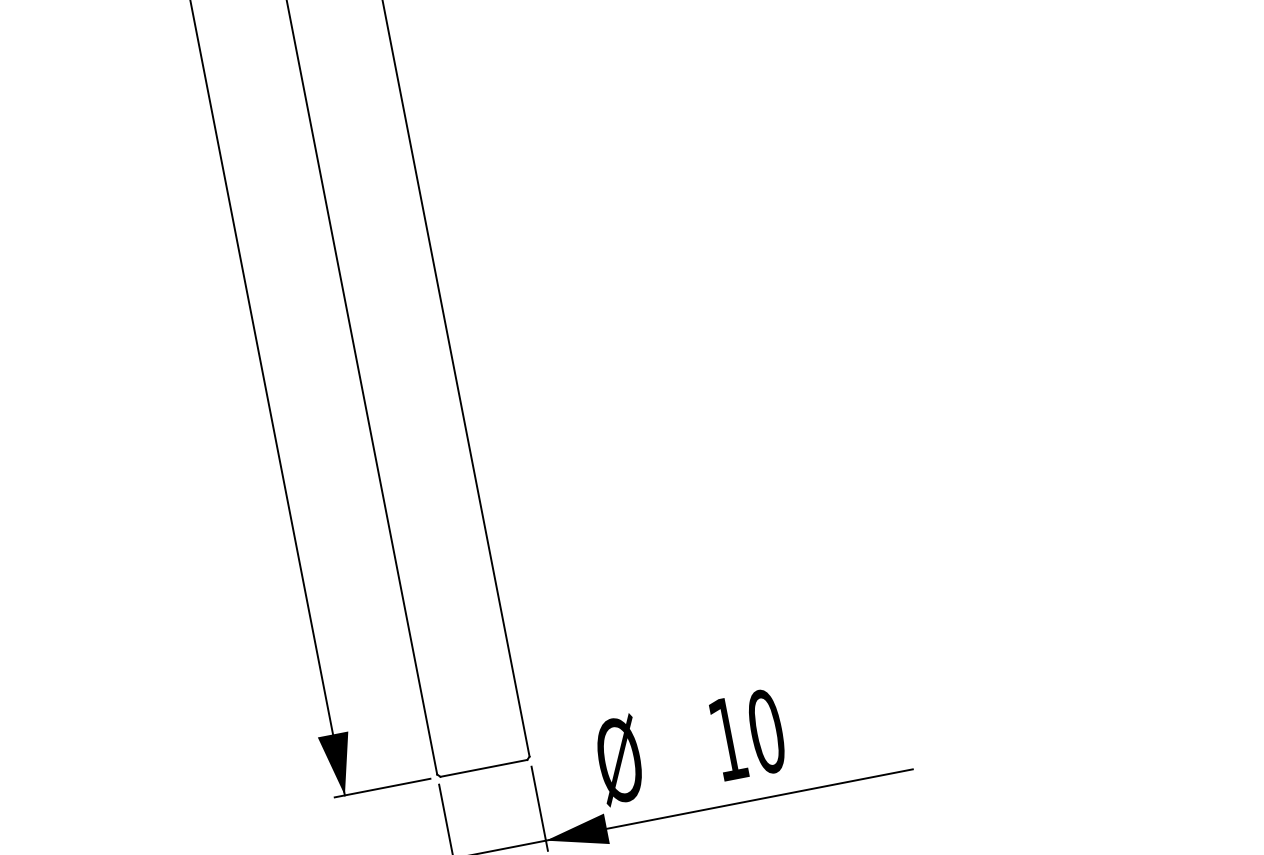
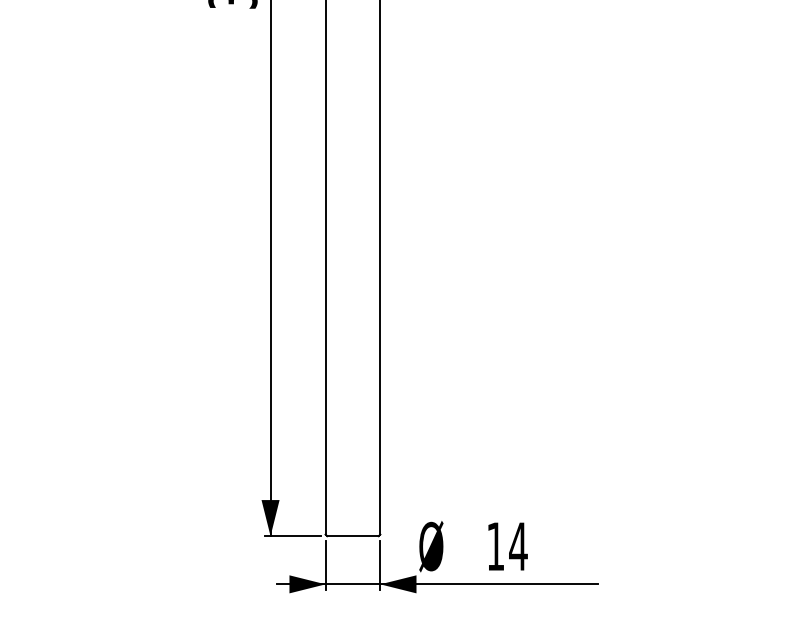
text: (766, 731) -> (518, 546), 10 -> 14

